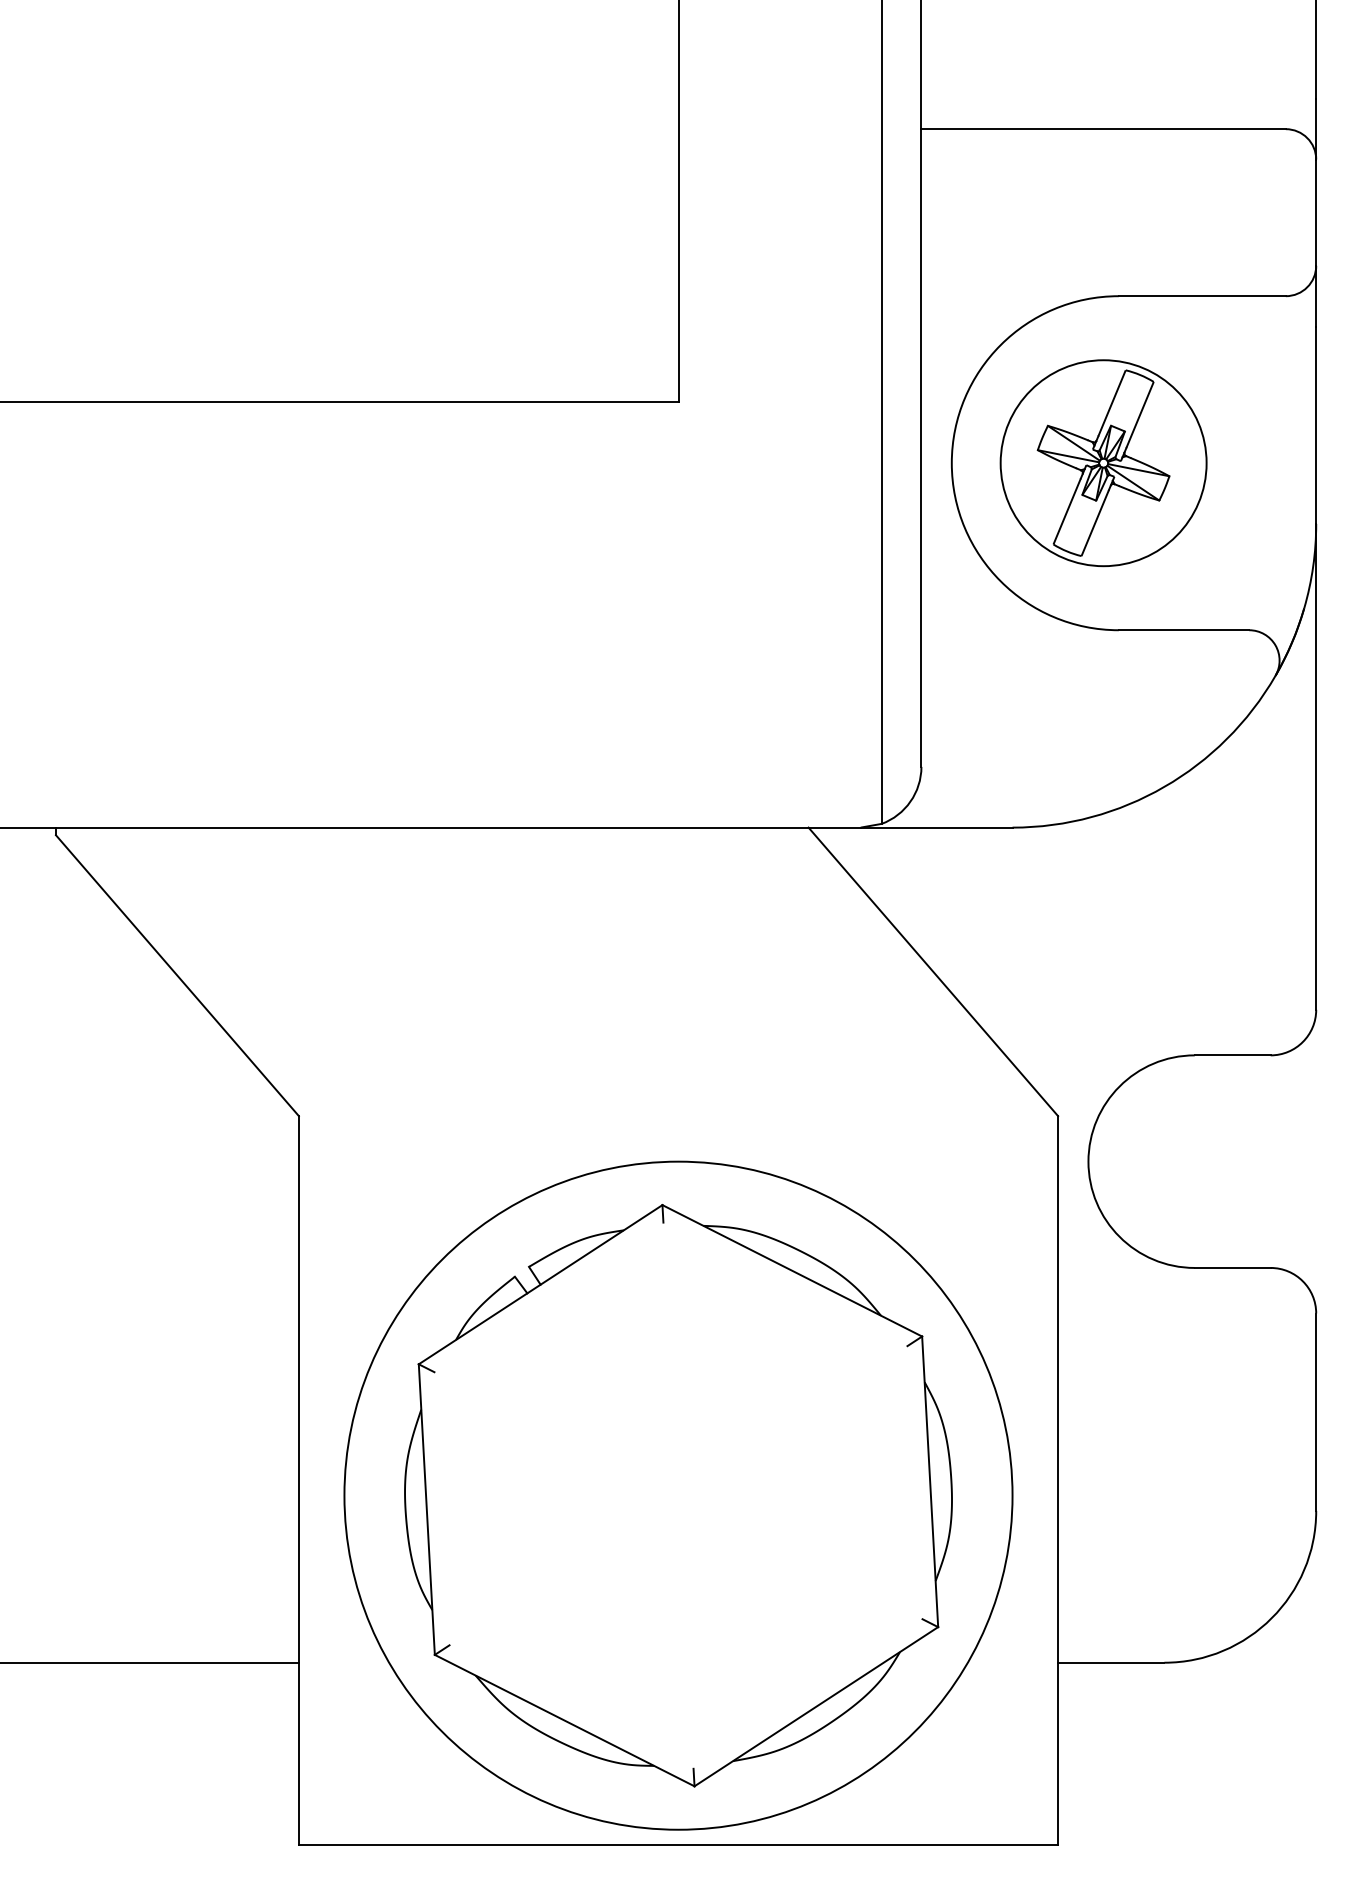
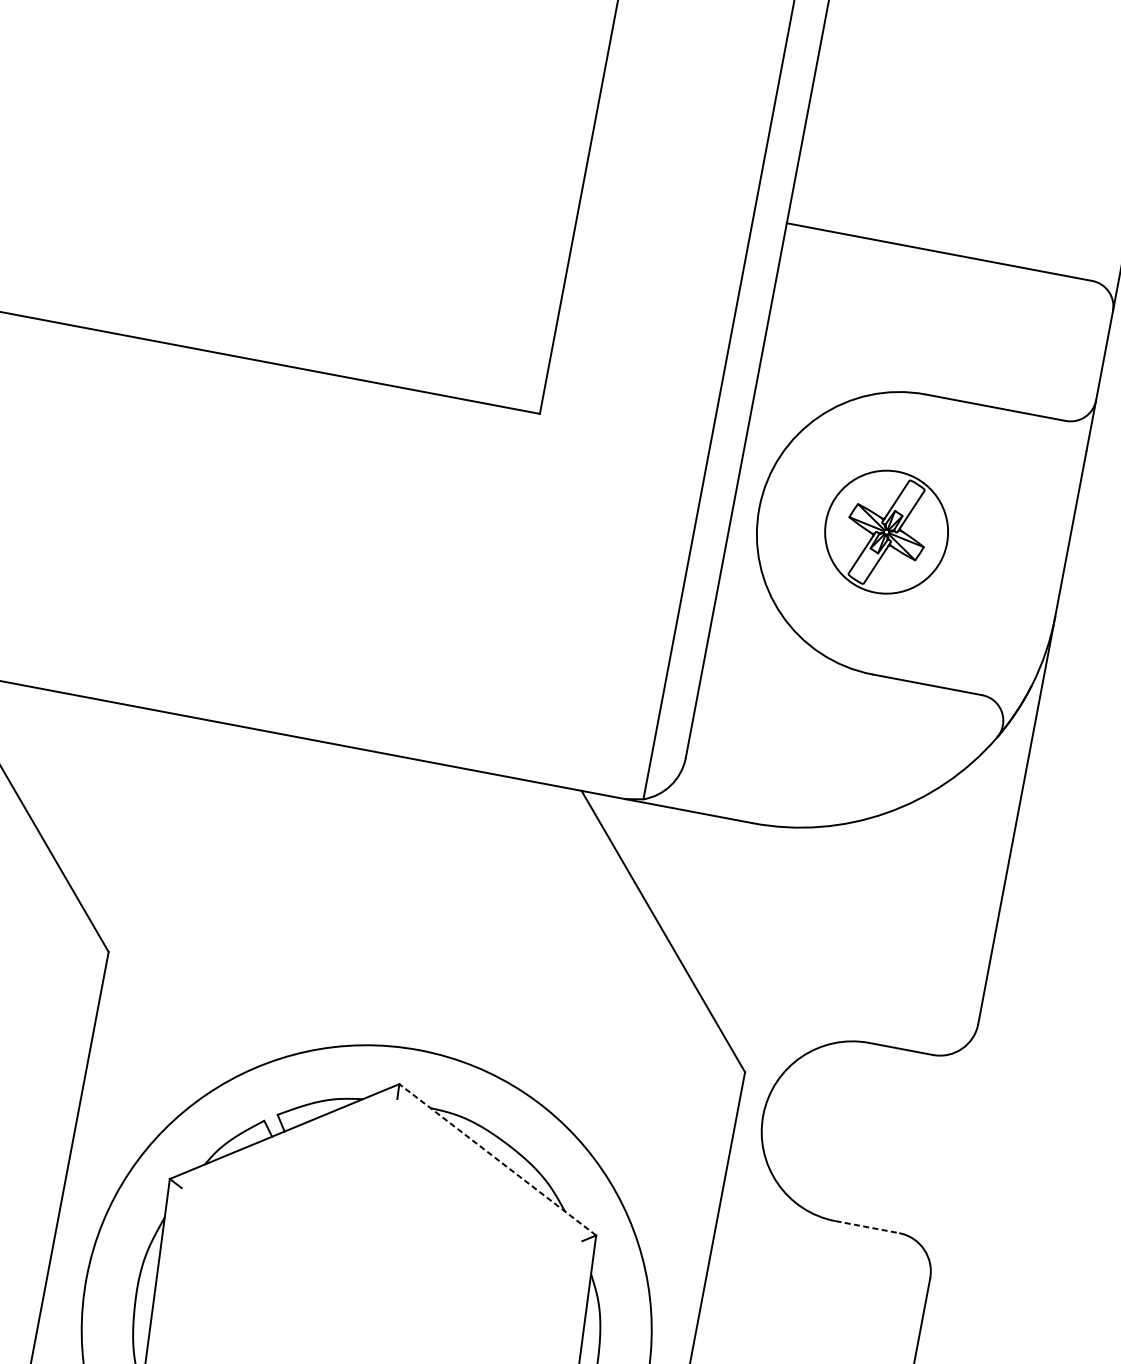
part: (1103, 463) -> (886, 532), size x0.7
line: (1232, 1267) -> (867, 1226), solid -> dashed
line: (792, 1270) -> (497, 1159), solid -> dashed

